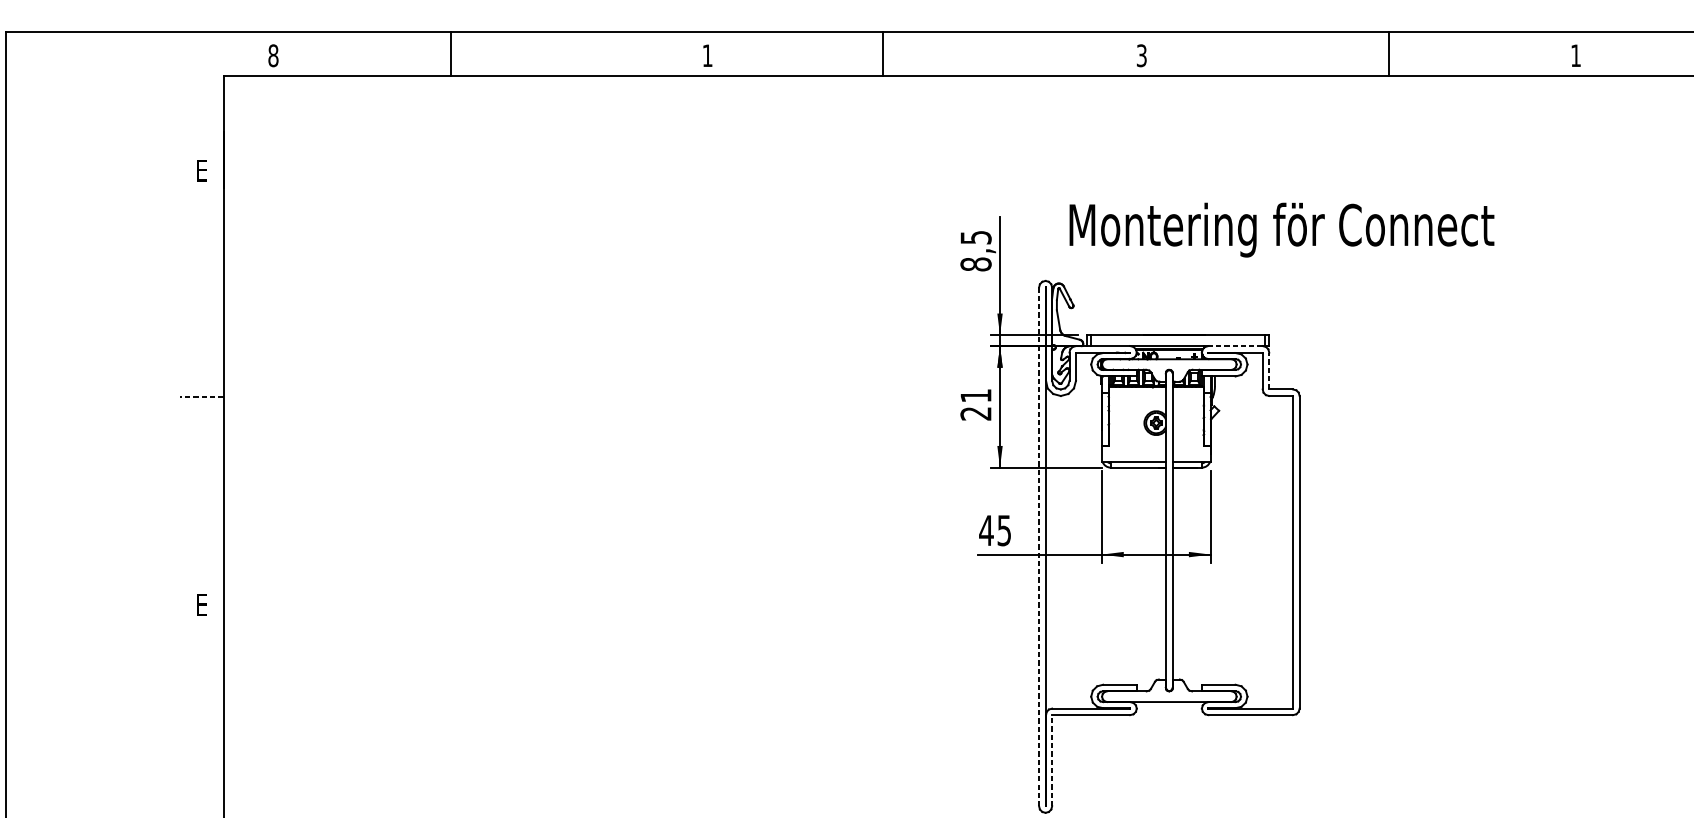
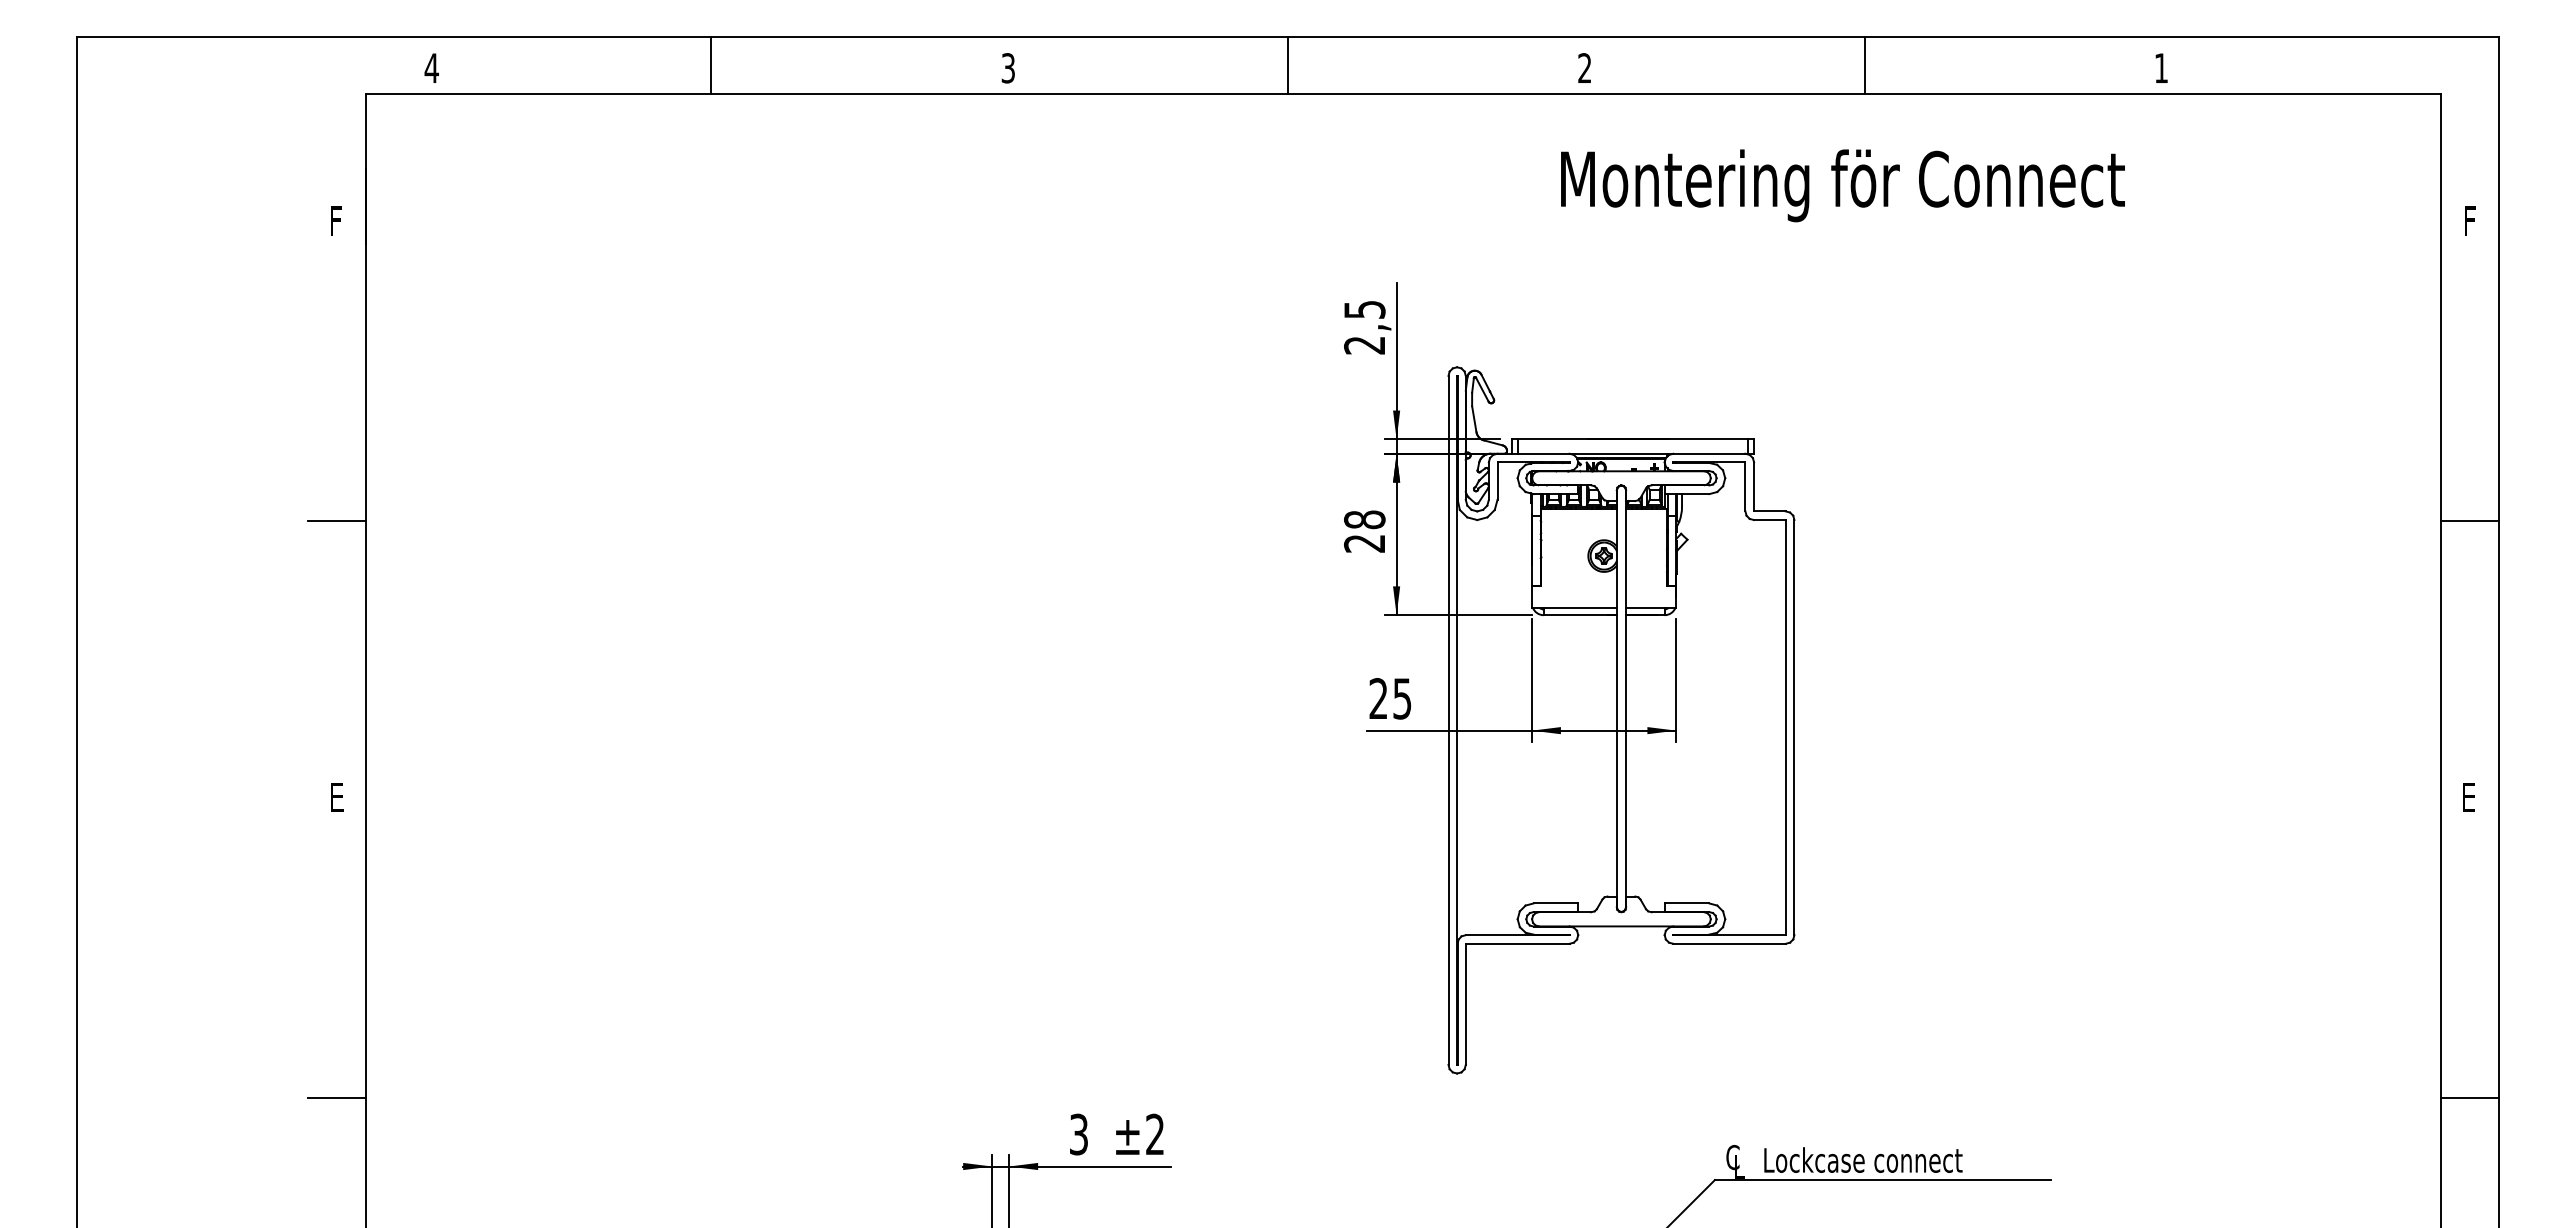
line: (450, 53) -> (711, 65), moved
line: (883, 53) -> (1288, 65), moved
line: (1388, 53) -> (1864, 65), moved
text: (273, 55) -> (431, 68), 8 -> 4
text: (706, 55) -> (1007, 68), 1 -> 3
text: (1141, 55) -> (1584, 68), 3 -> 2
text: (203, 170) -> (338, 220), E -> F
text: (1281, 229) -> (1842, 185), moved
text: (975, 264) -> (1364, 345), 8,5 -> 2,5
line: (1234, 345) -> (1708, 453), dashed -> solid
line: (1269, 370) -> (1754, 486), dashed -> solid
text: (975, 395) -> (1364, 519), 21 -> 28
line: (201, 397) -> (336, 521), dashed -> solid
text: (986, 530) -> (1378, 698), 45 -> 25
line: (1039, 546) -> (1448, 720), dashed -> solid
line: (1051, 760) -> (1465, 1004), dashed -> solid

